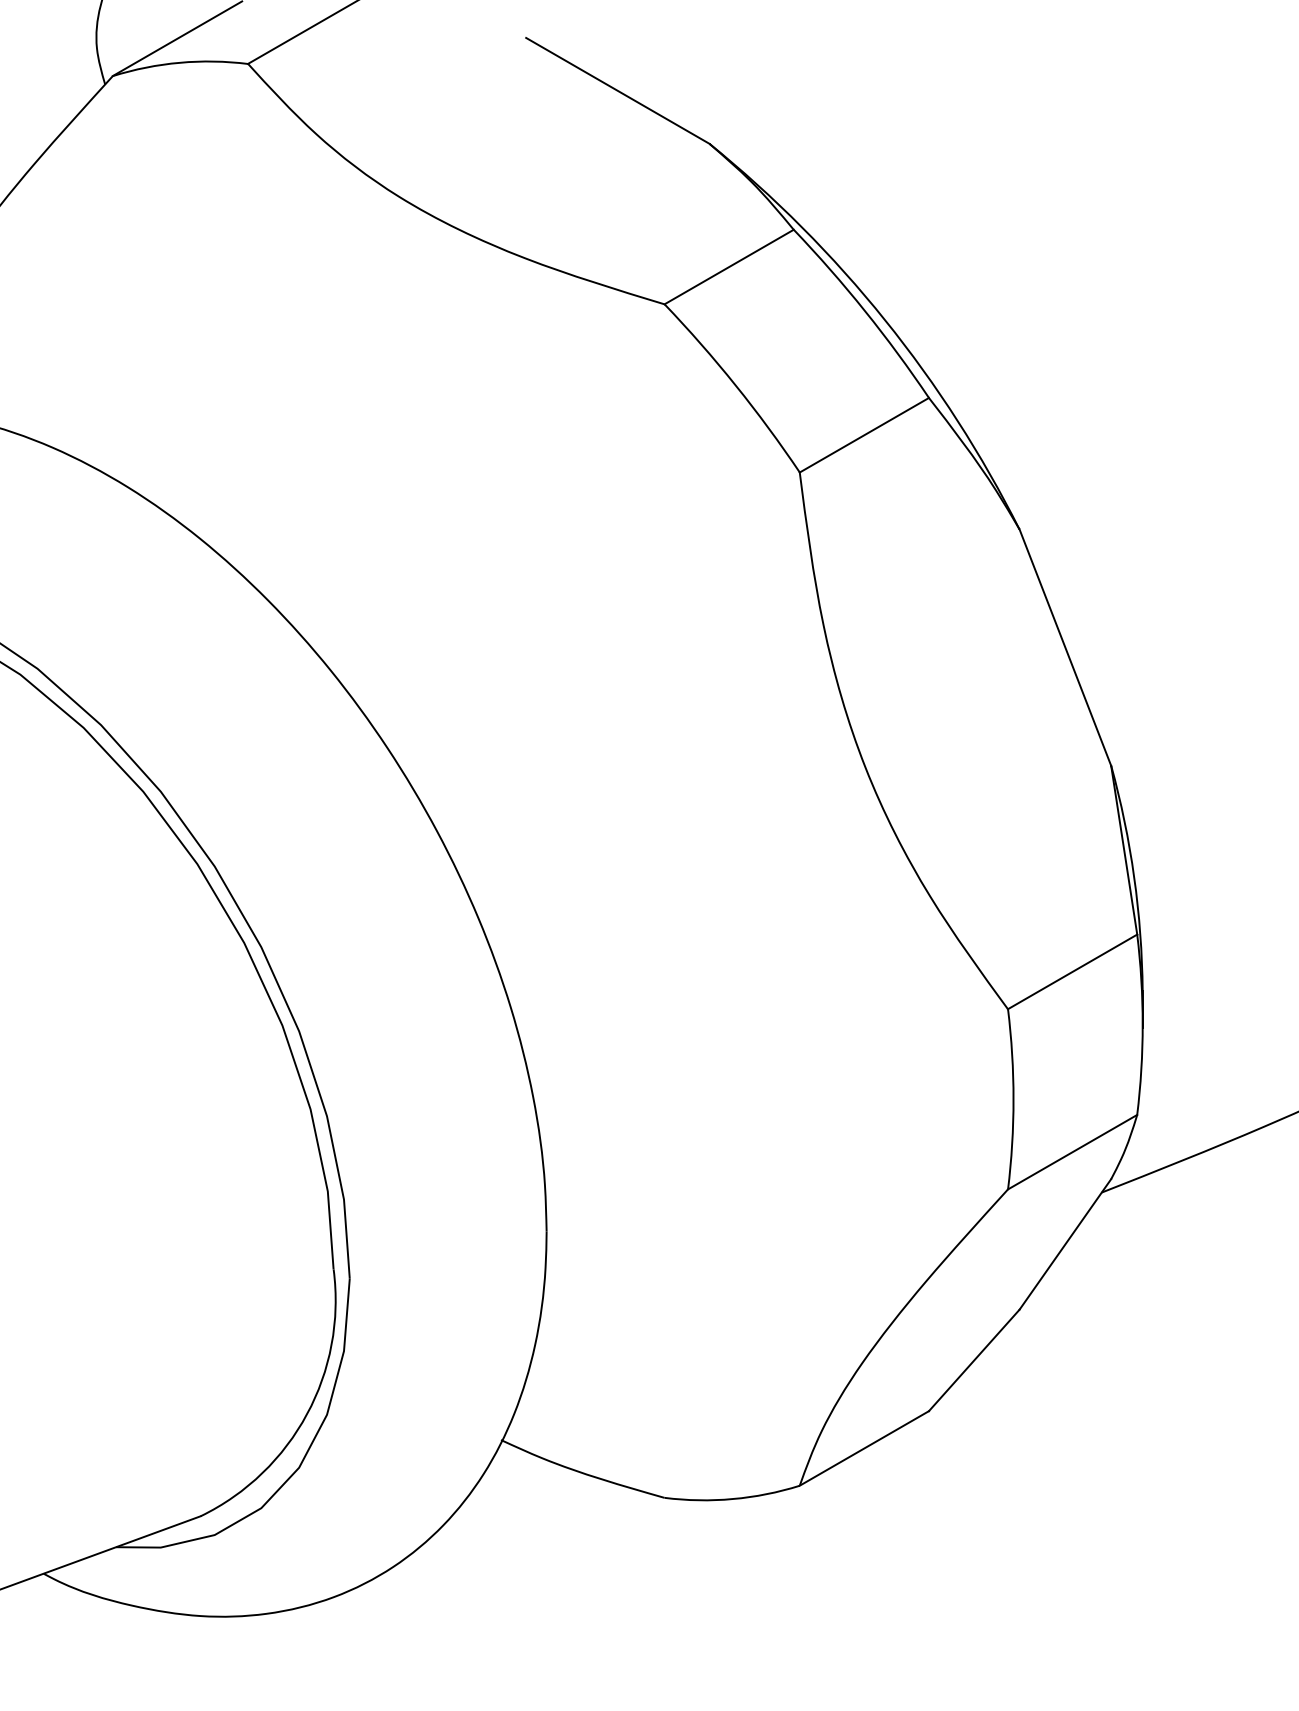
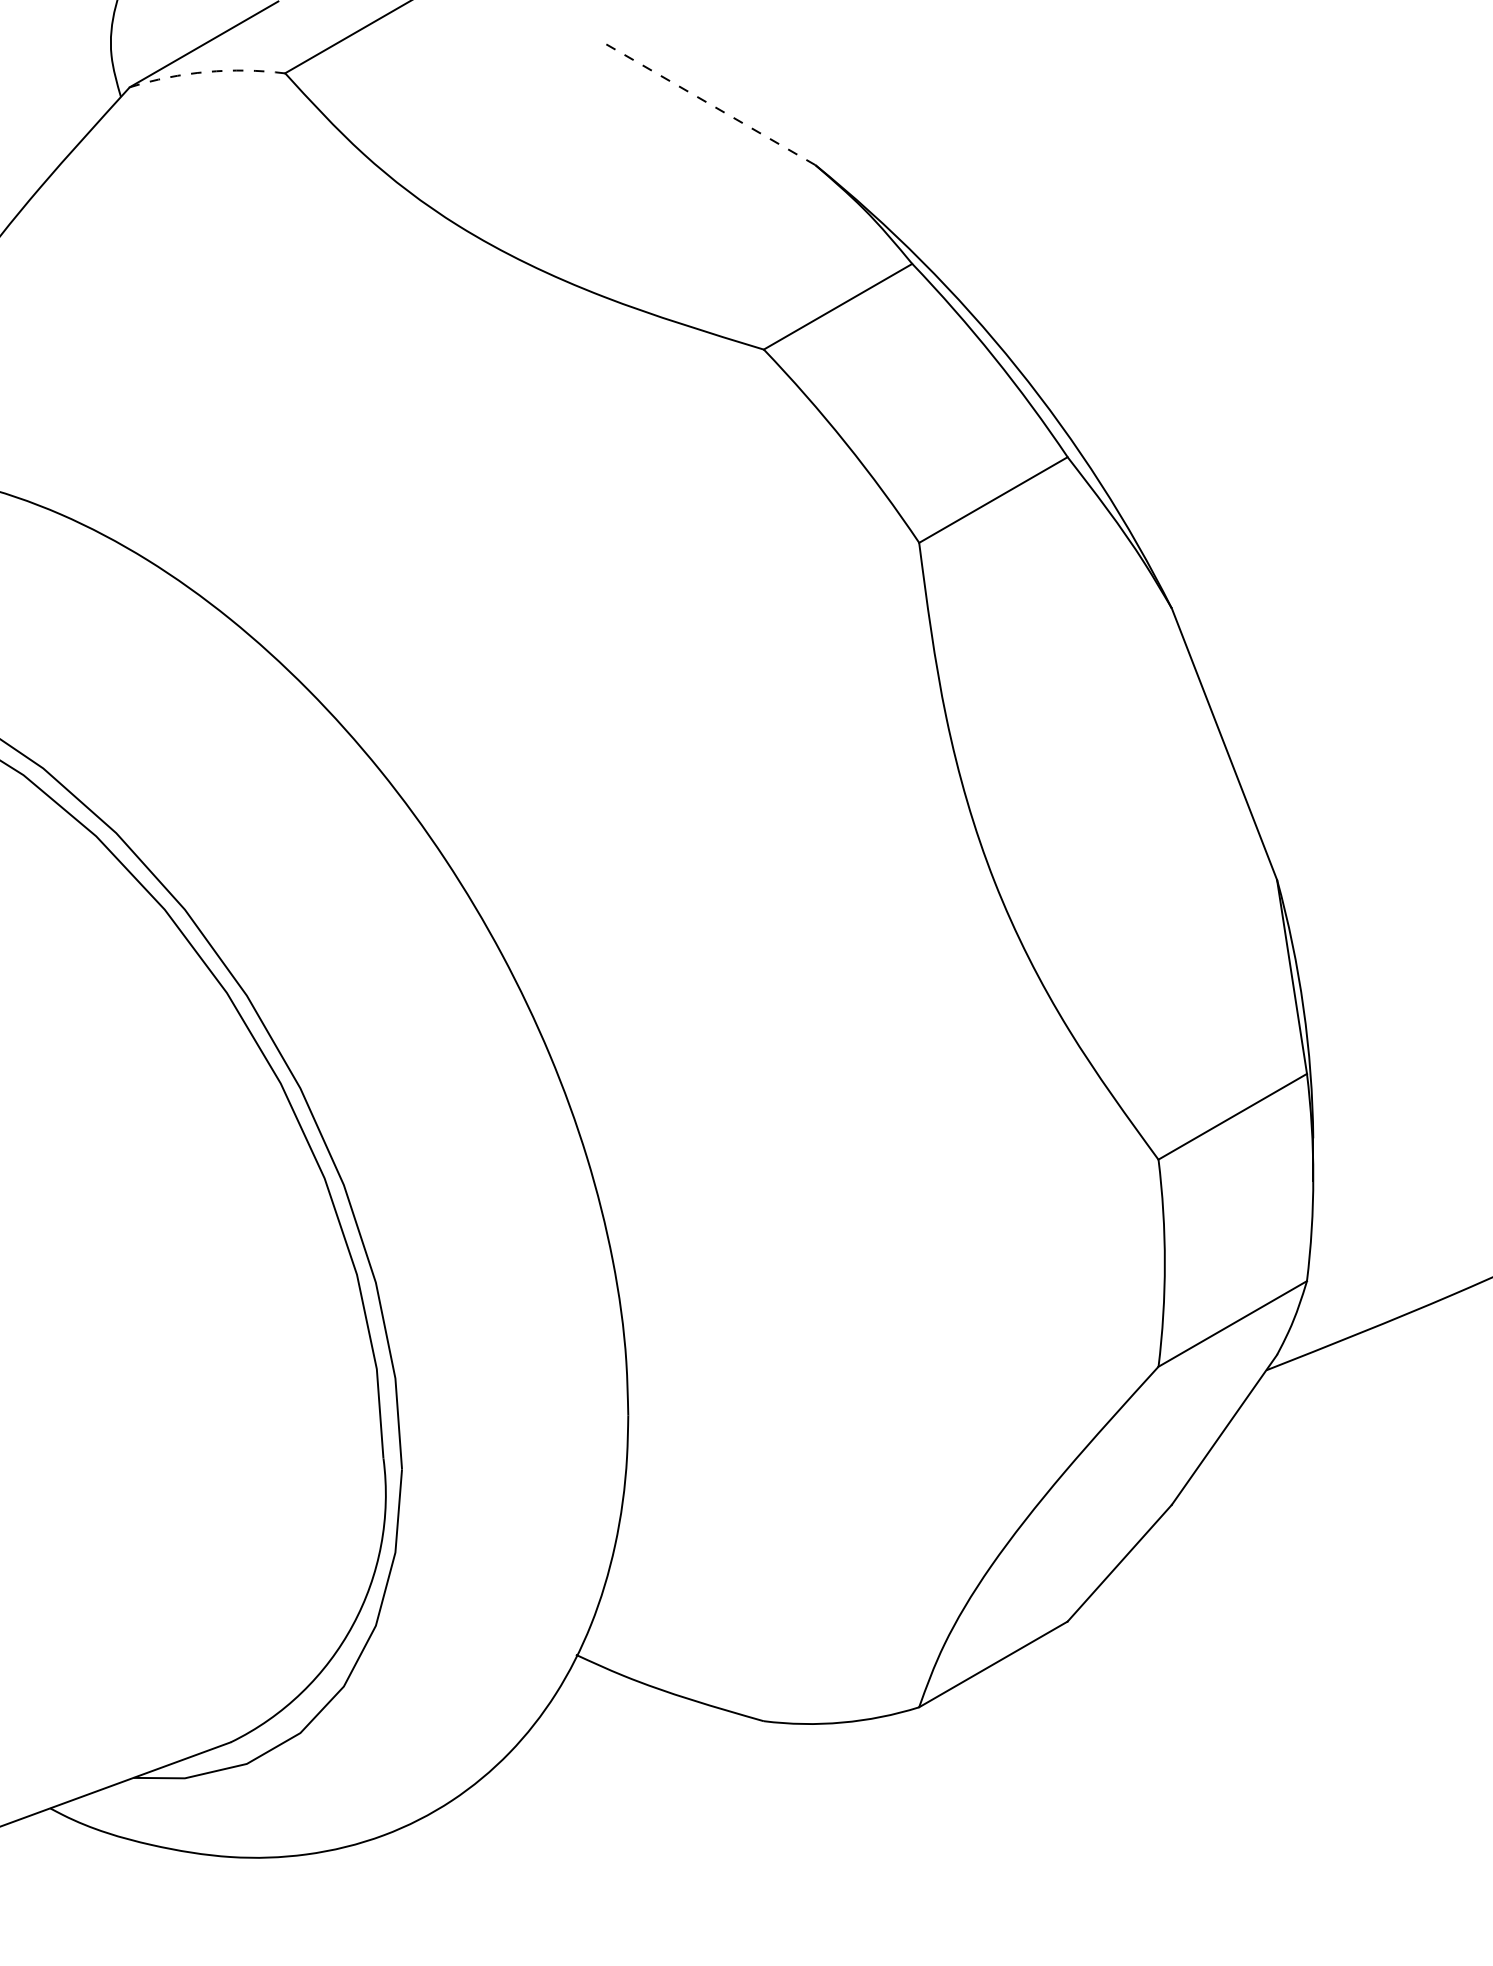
arc: (179, 62) -> (206, 71), solid -> dashed
line: (617, 90) -> (709, 103), solid -> dashed

